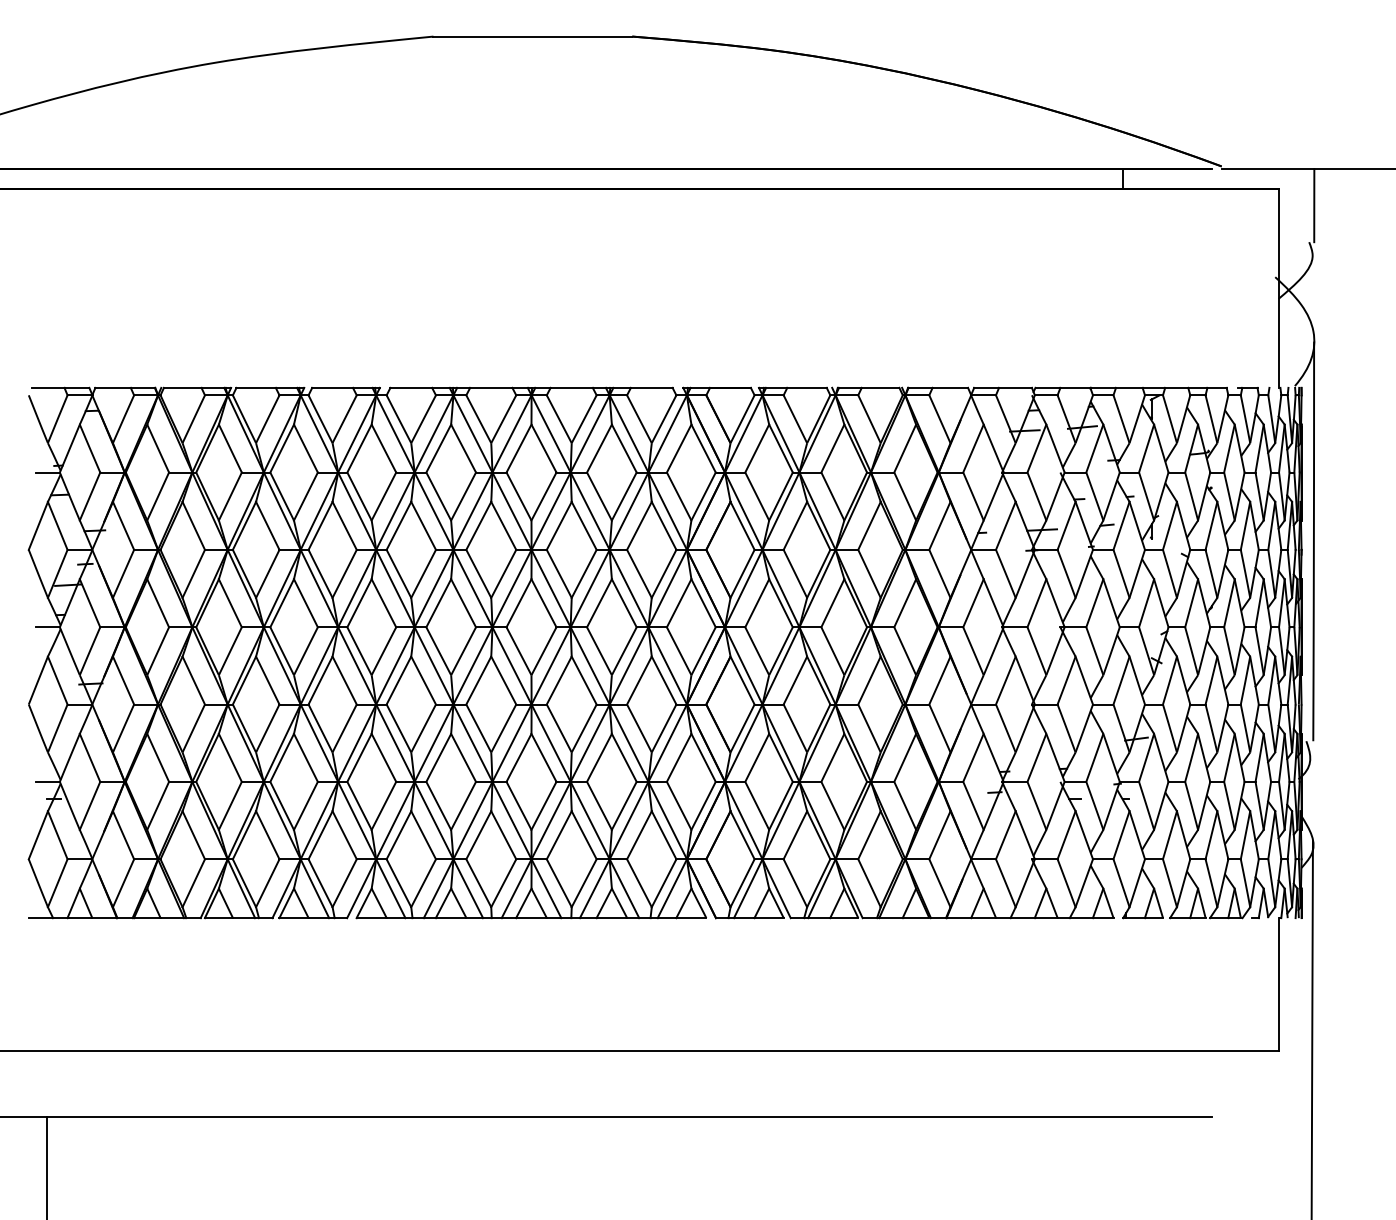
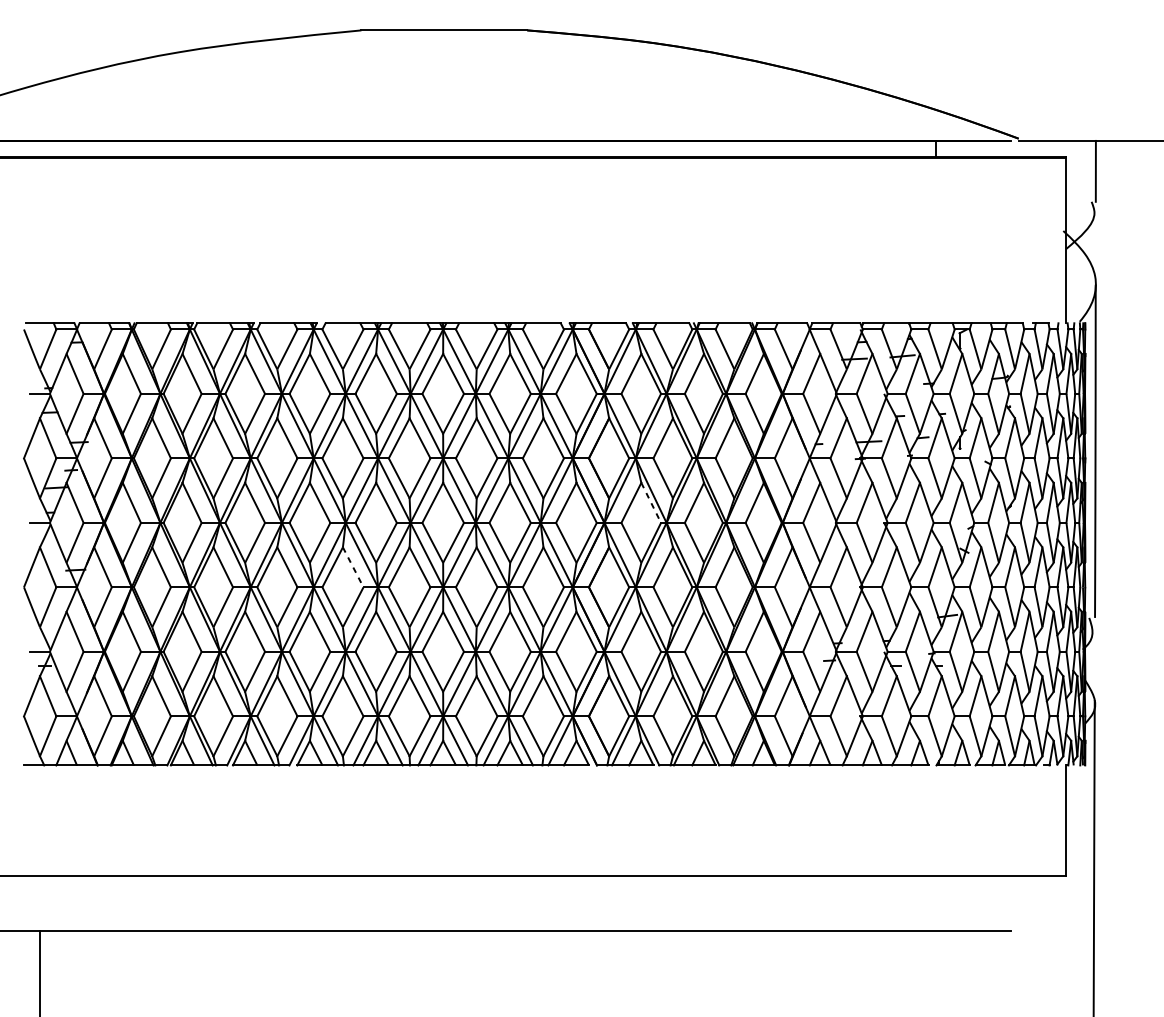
line: (781, 603) -> (651, 503), solid -> dashed
line: (423, 680) -> (353, 567), solid -> dashed

